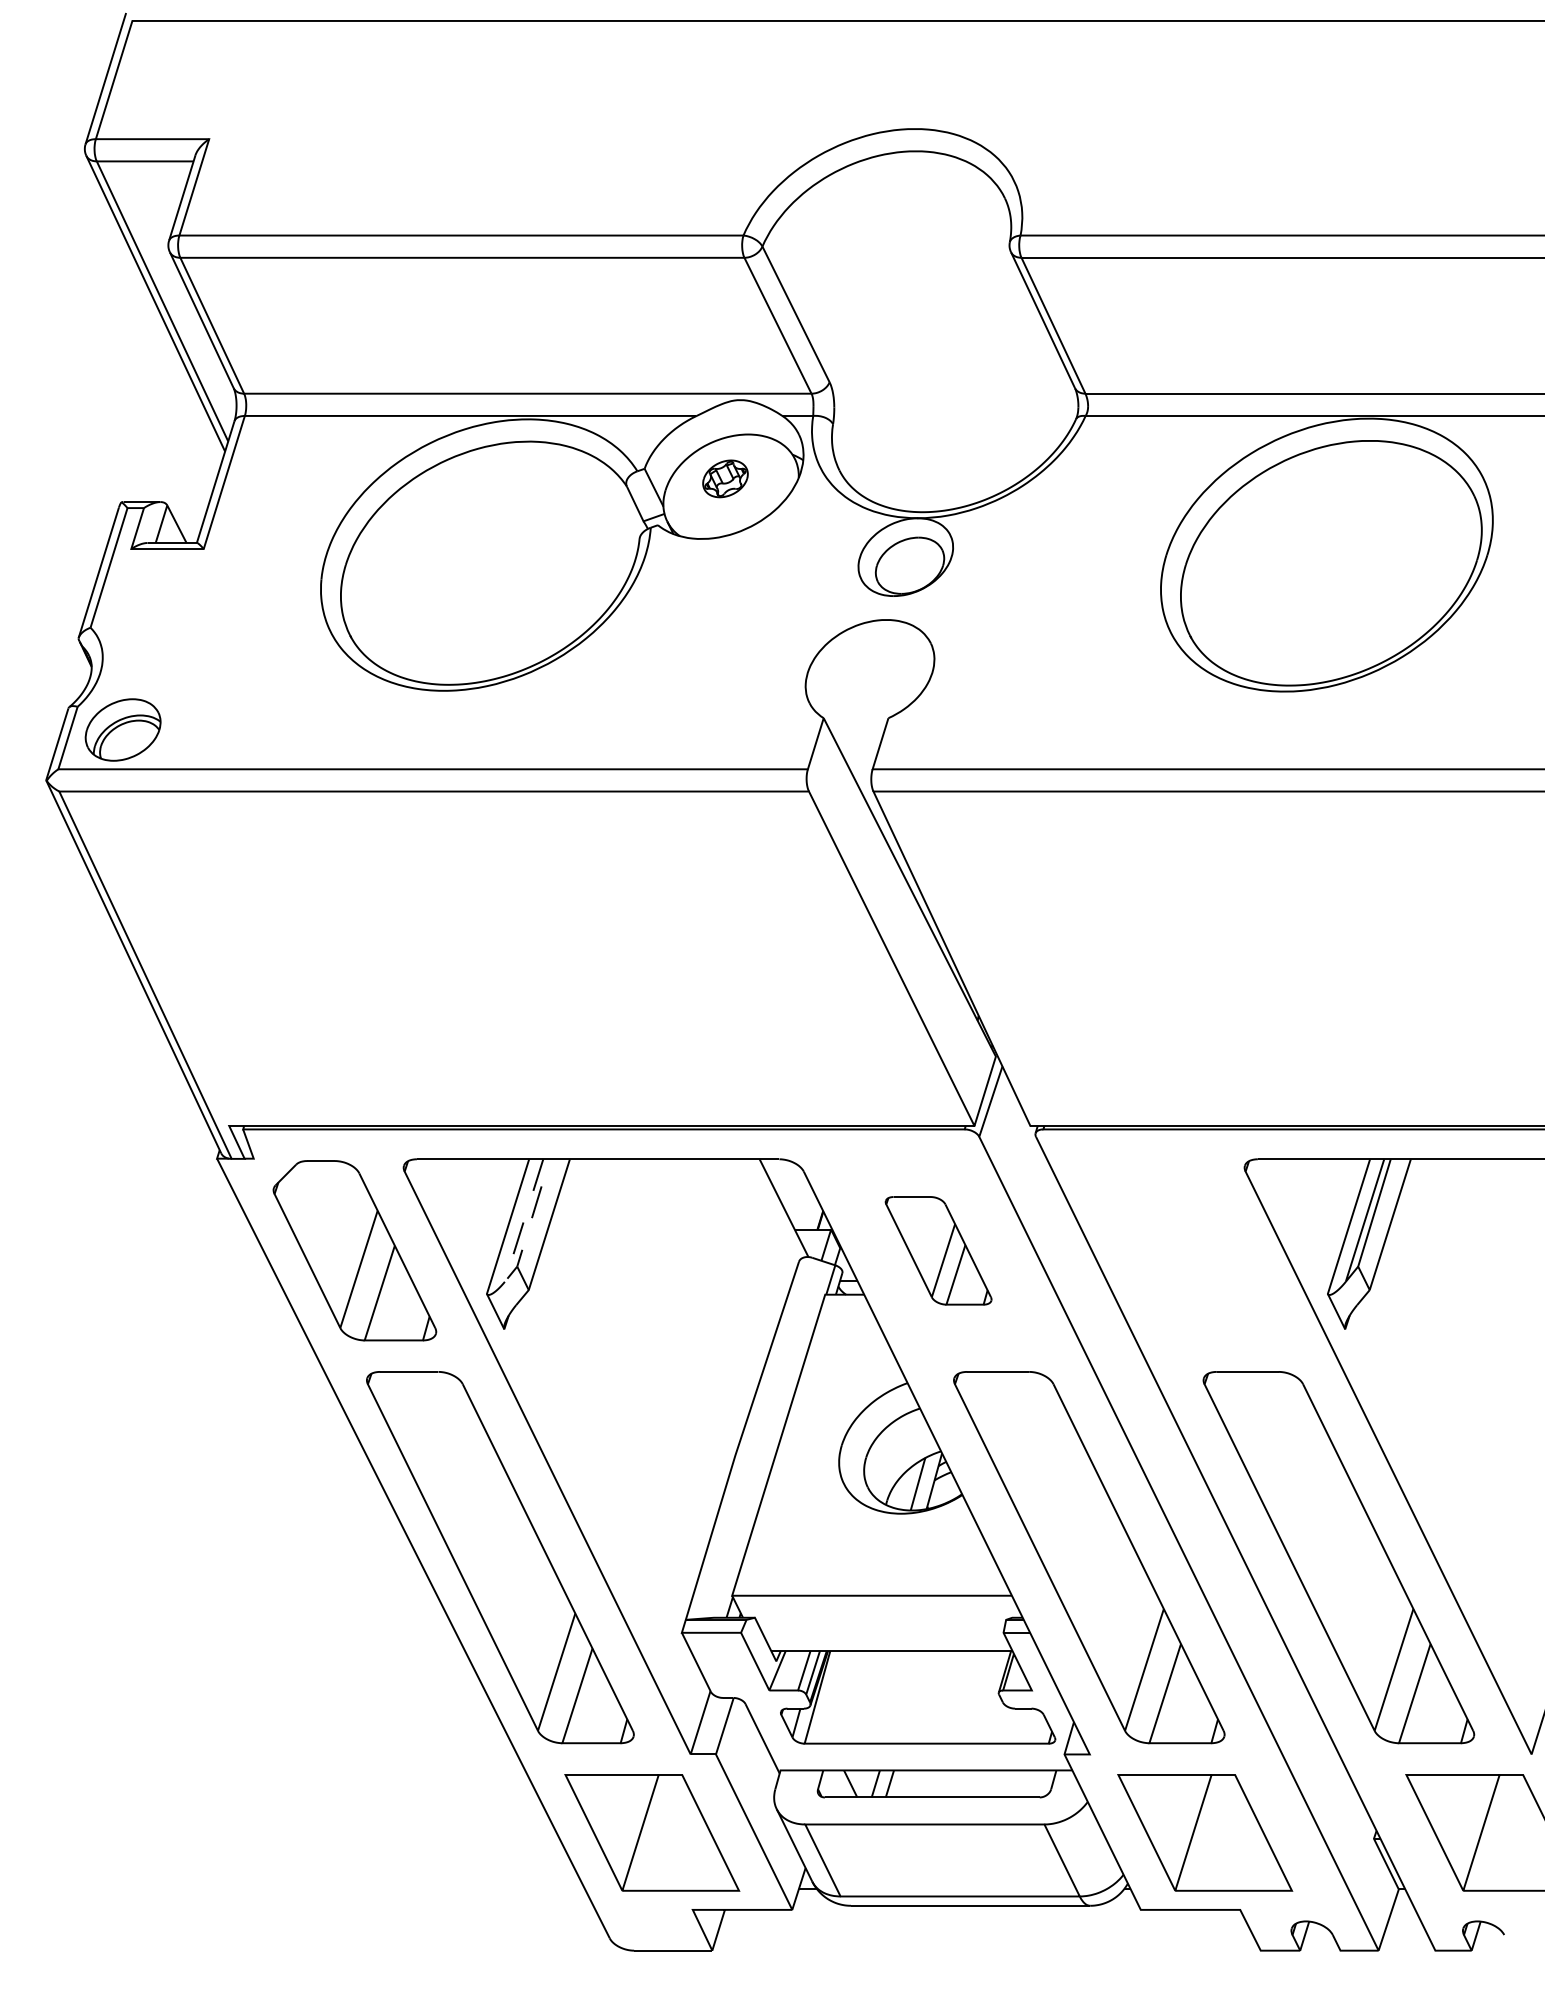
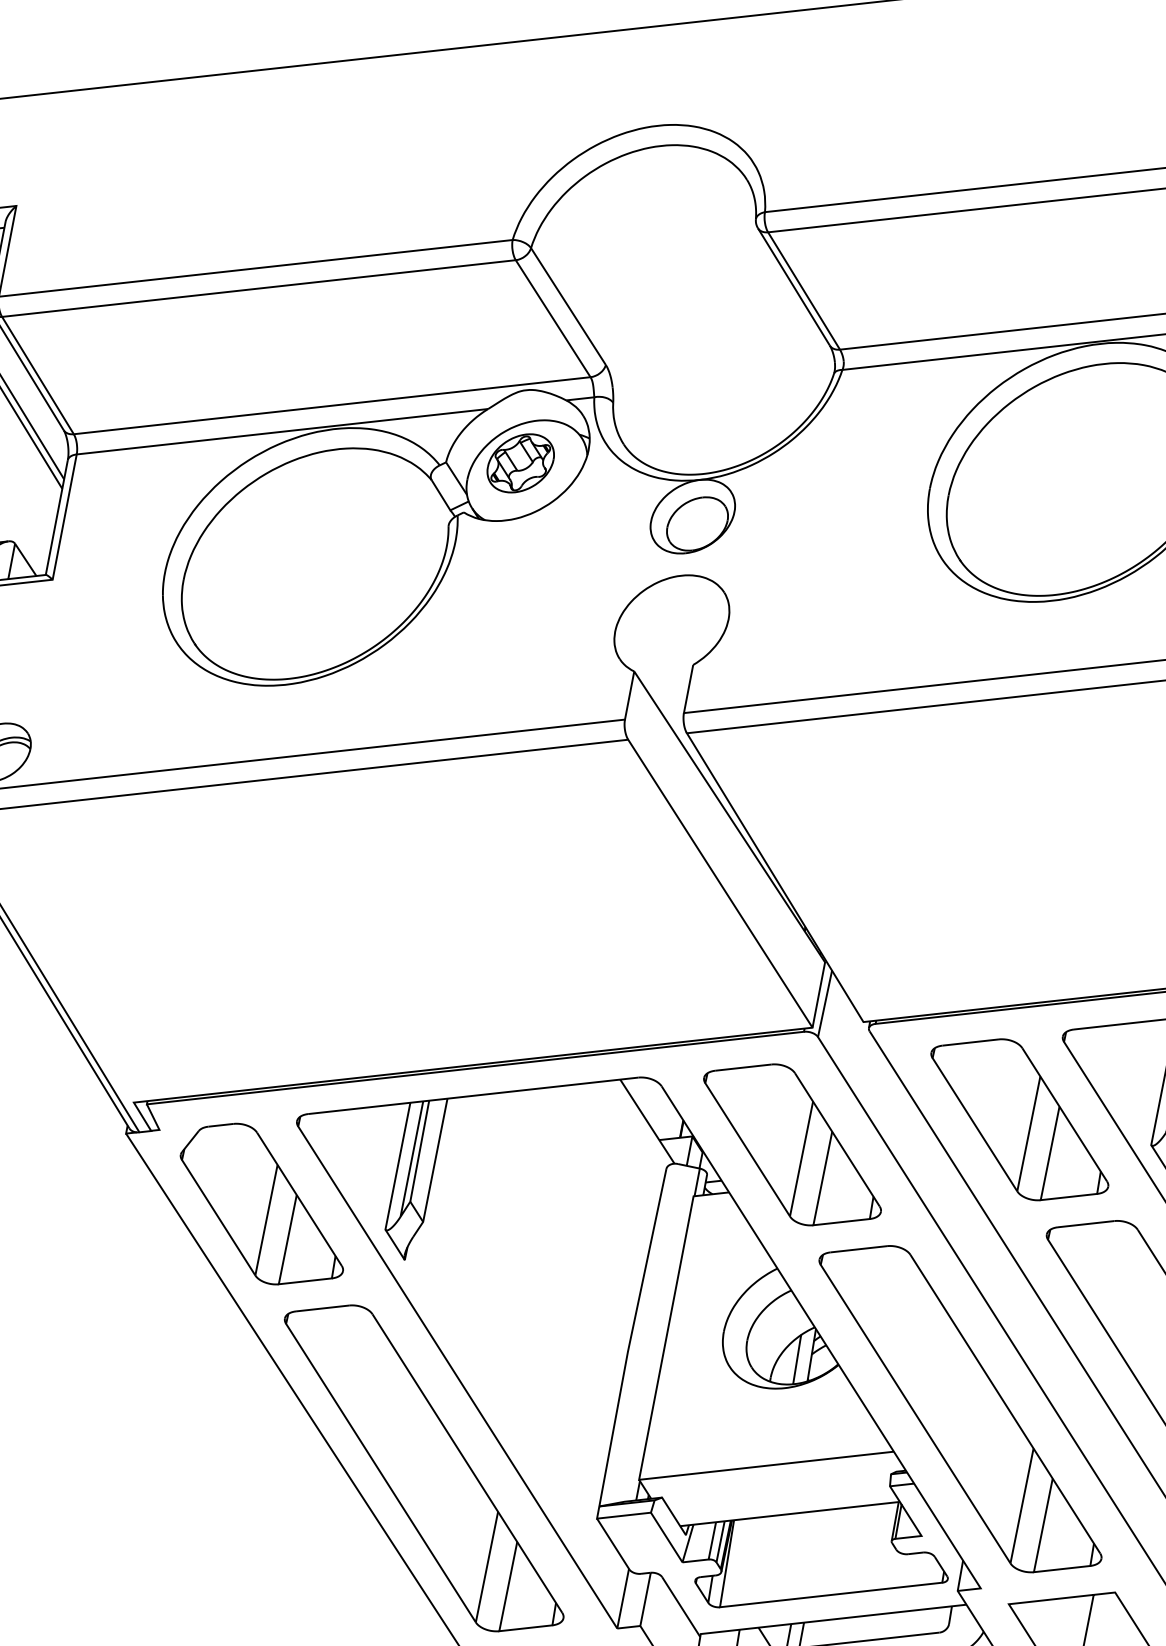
part: (725, 478) -> (520, 463), size x1.67
part: (938, 1250) -> (792, 1144), size x1.67
part: (1188, 1250) -> (1019, 1119), added
line: (506, 1280) -> (401, 1215), dashed -> solid

